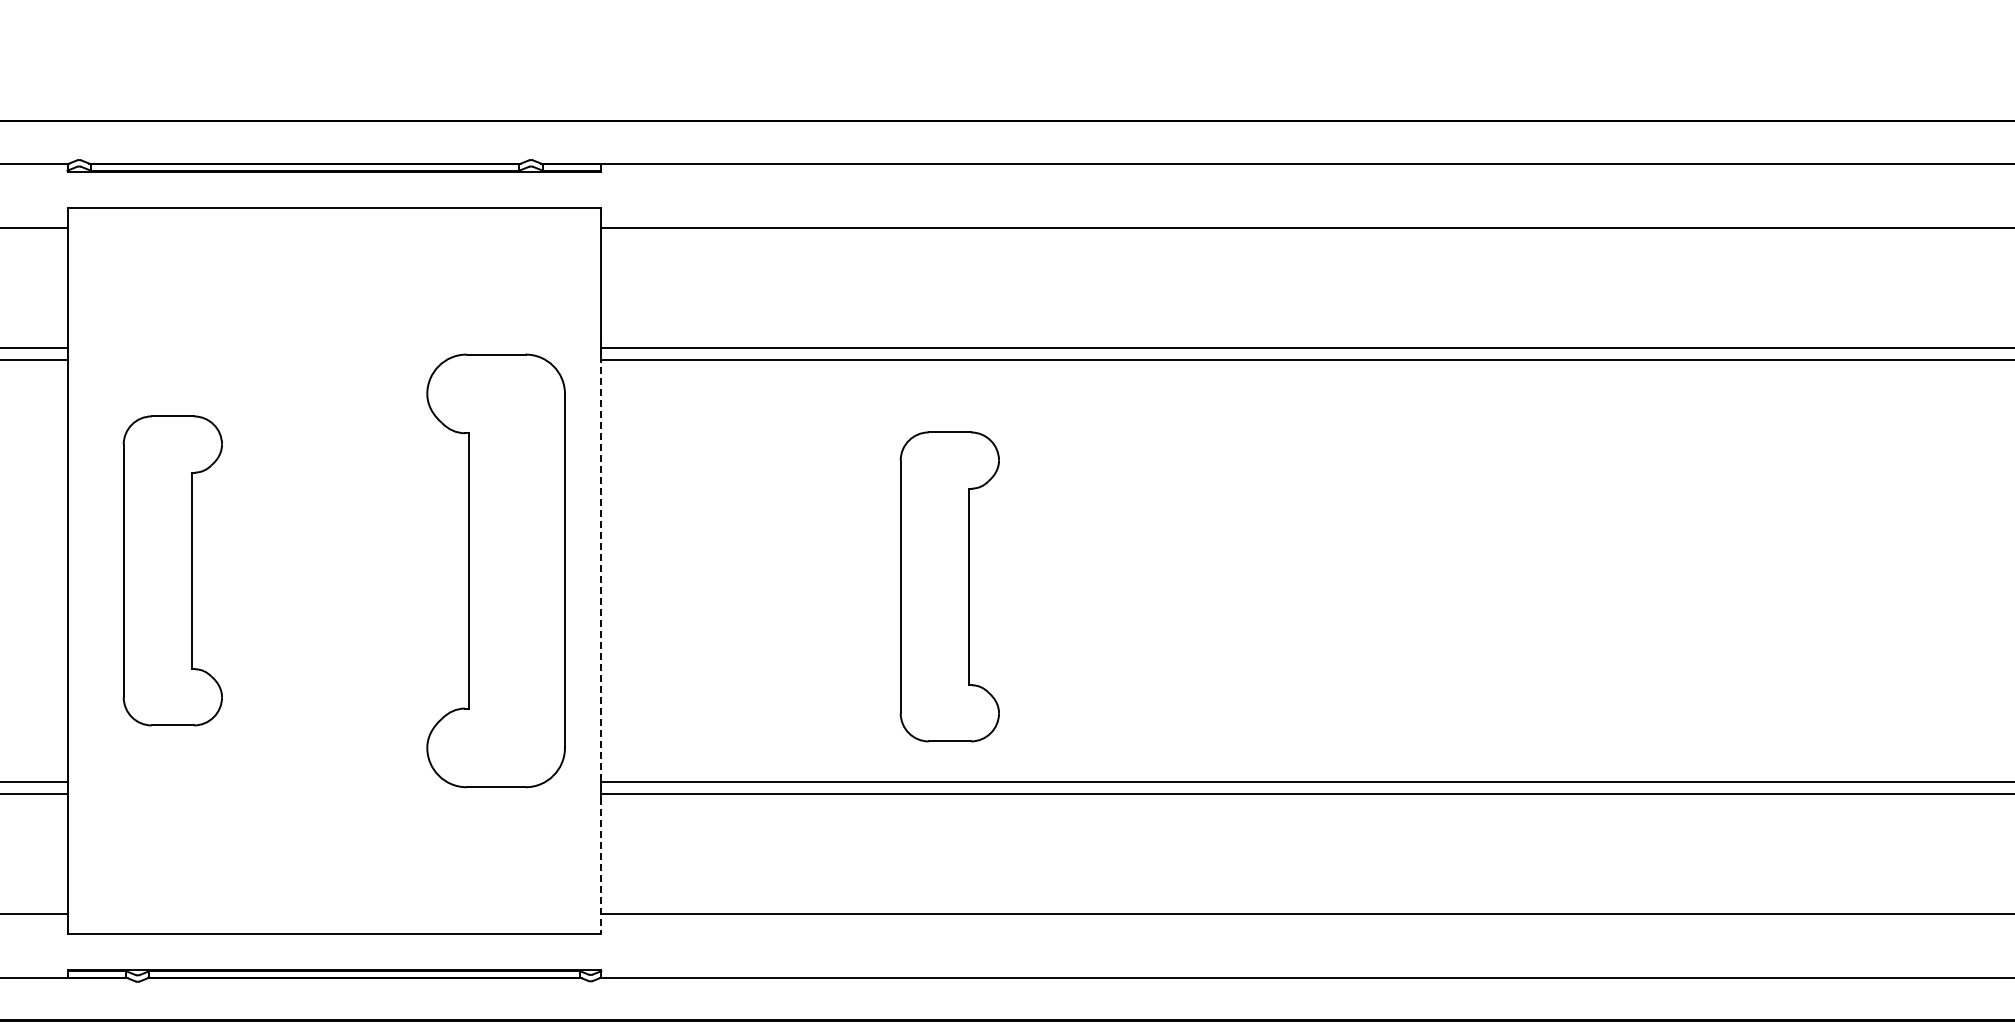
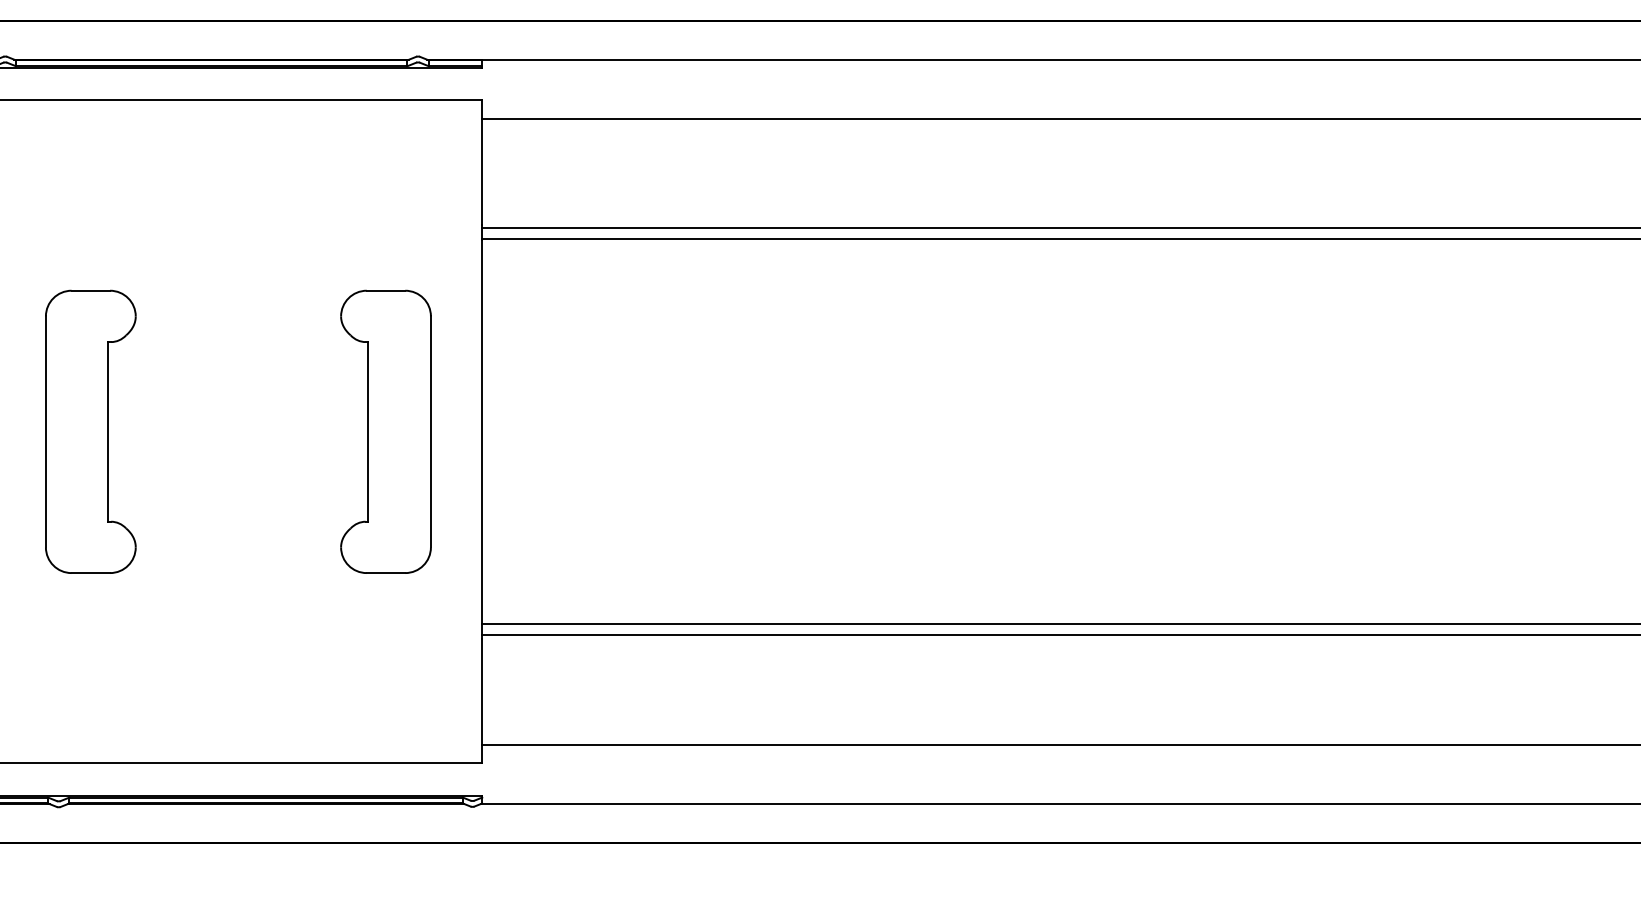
part: (495, 570) -> (385, 431), size x0.71
line: (601, 570) -> (482, 431), dashed -> solid
part: (949, 586) -> (800, 446), removed
line: (601, 866) -> (482, 701), dashed -> solid

